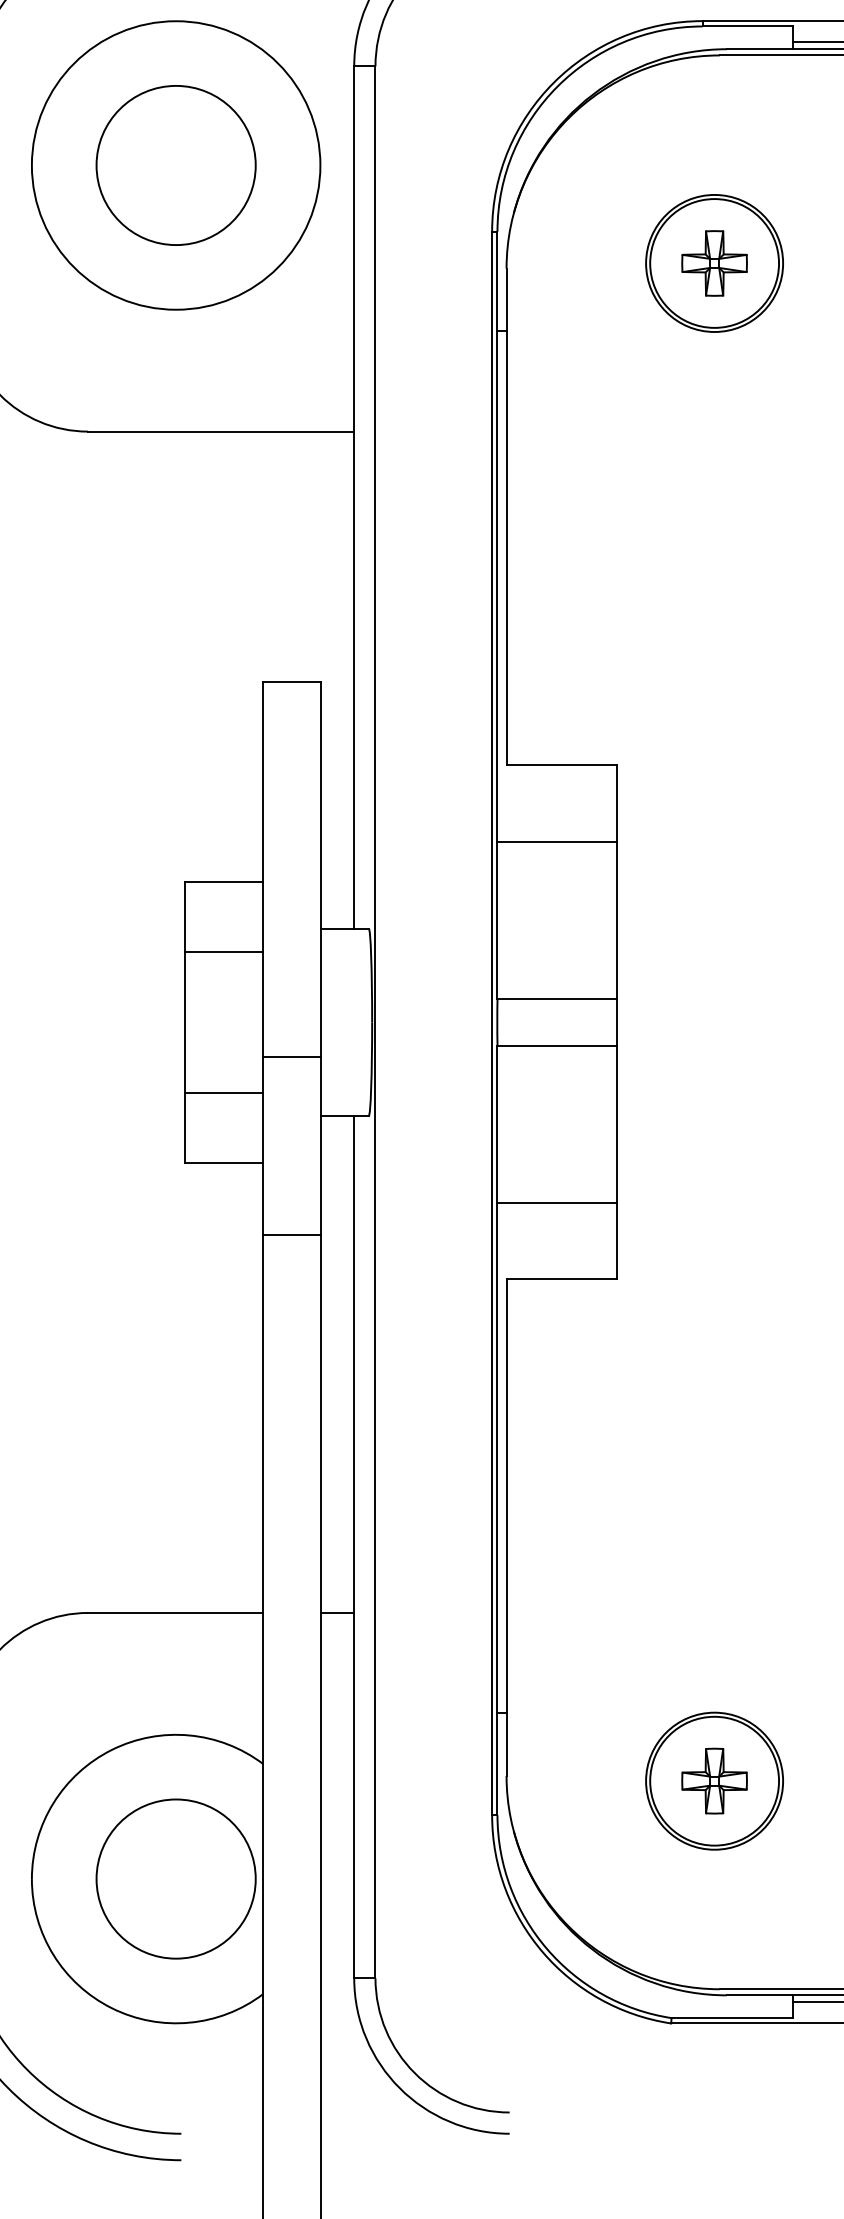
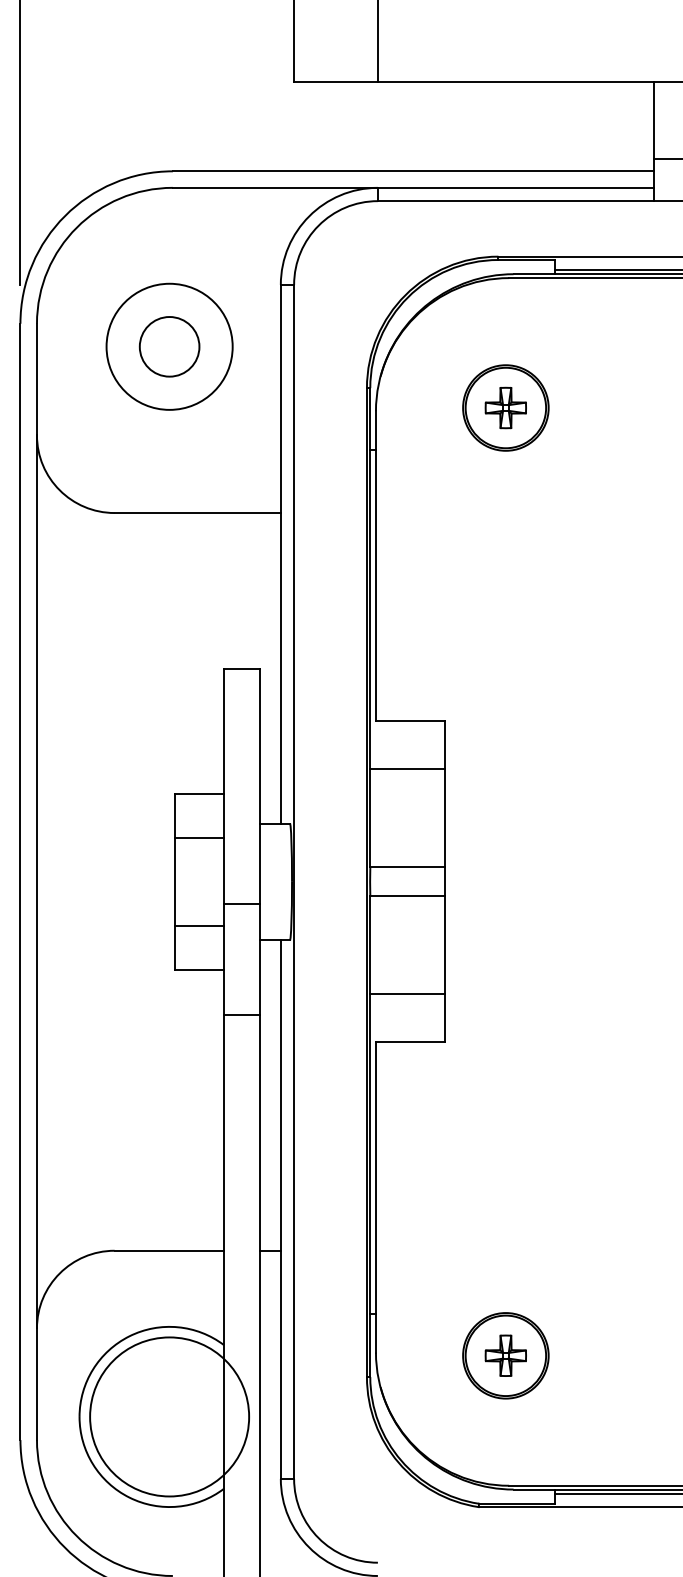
circle: (175, 164) -> (169, 346), size x0.6
circle: (175, 164) -> (169, 346), size x0.7
circle: (175, 1878) -> (169, 1416), size x1.6

